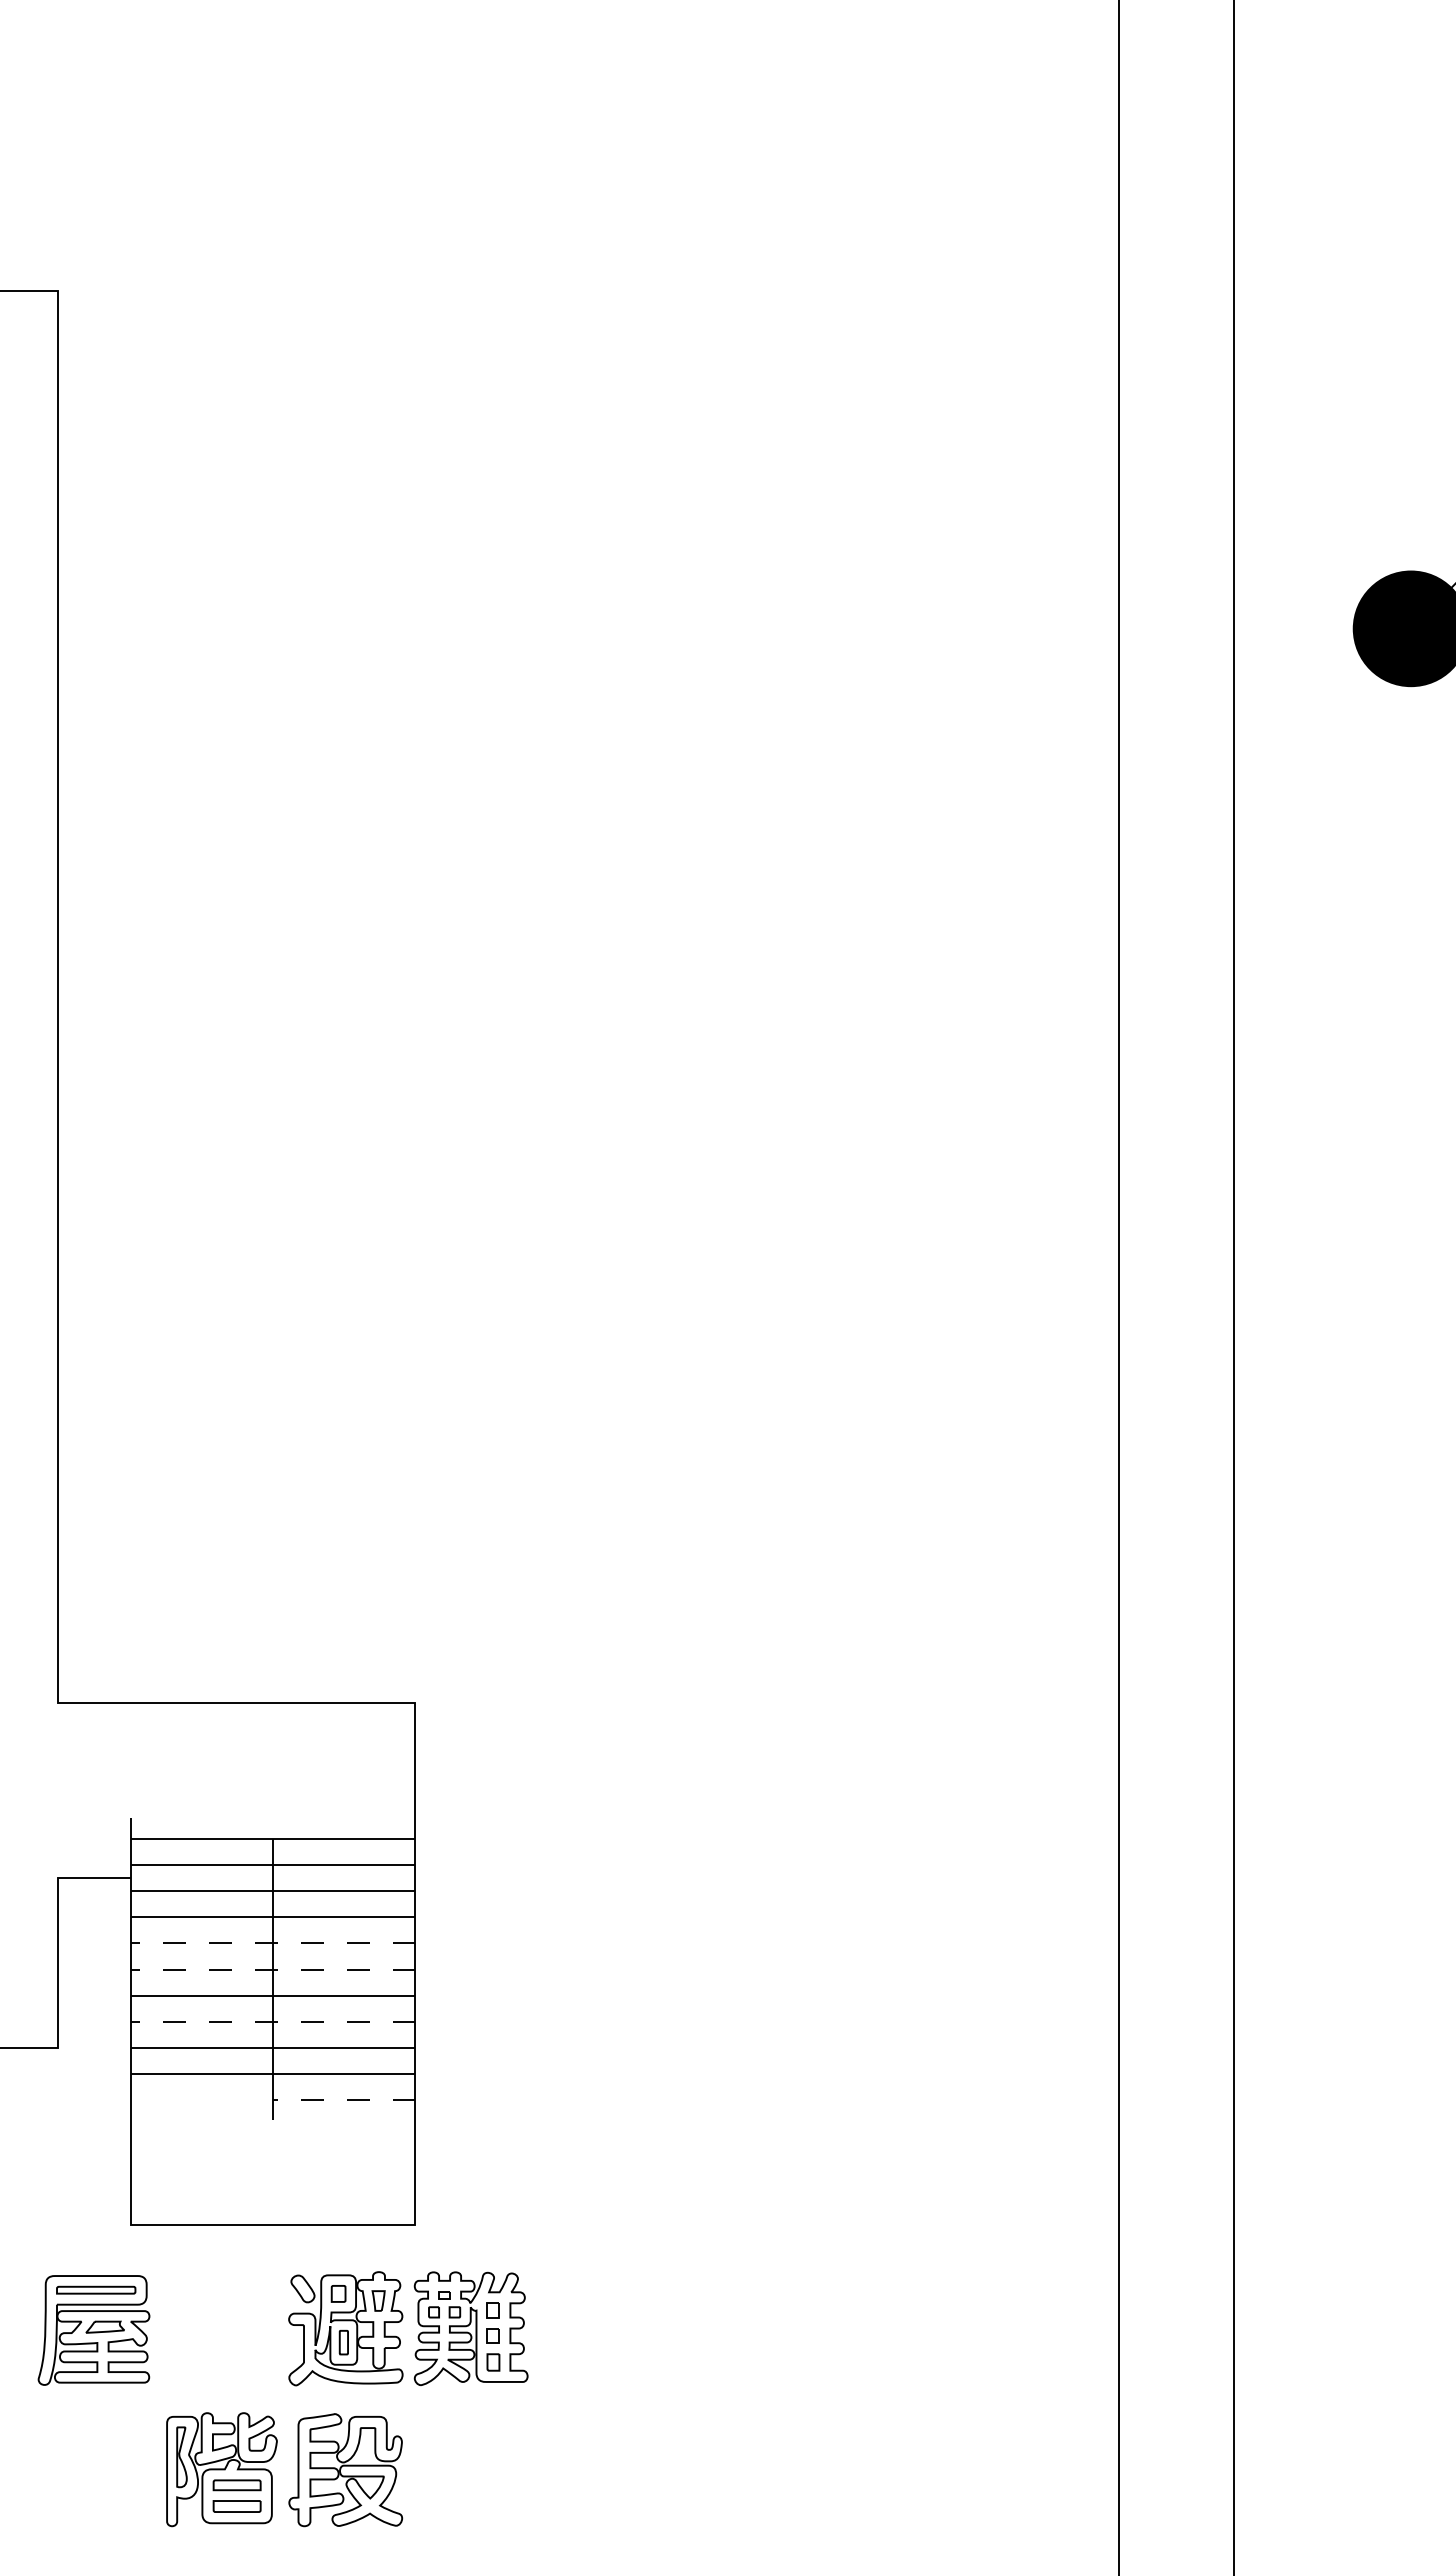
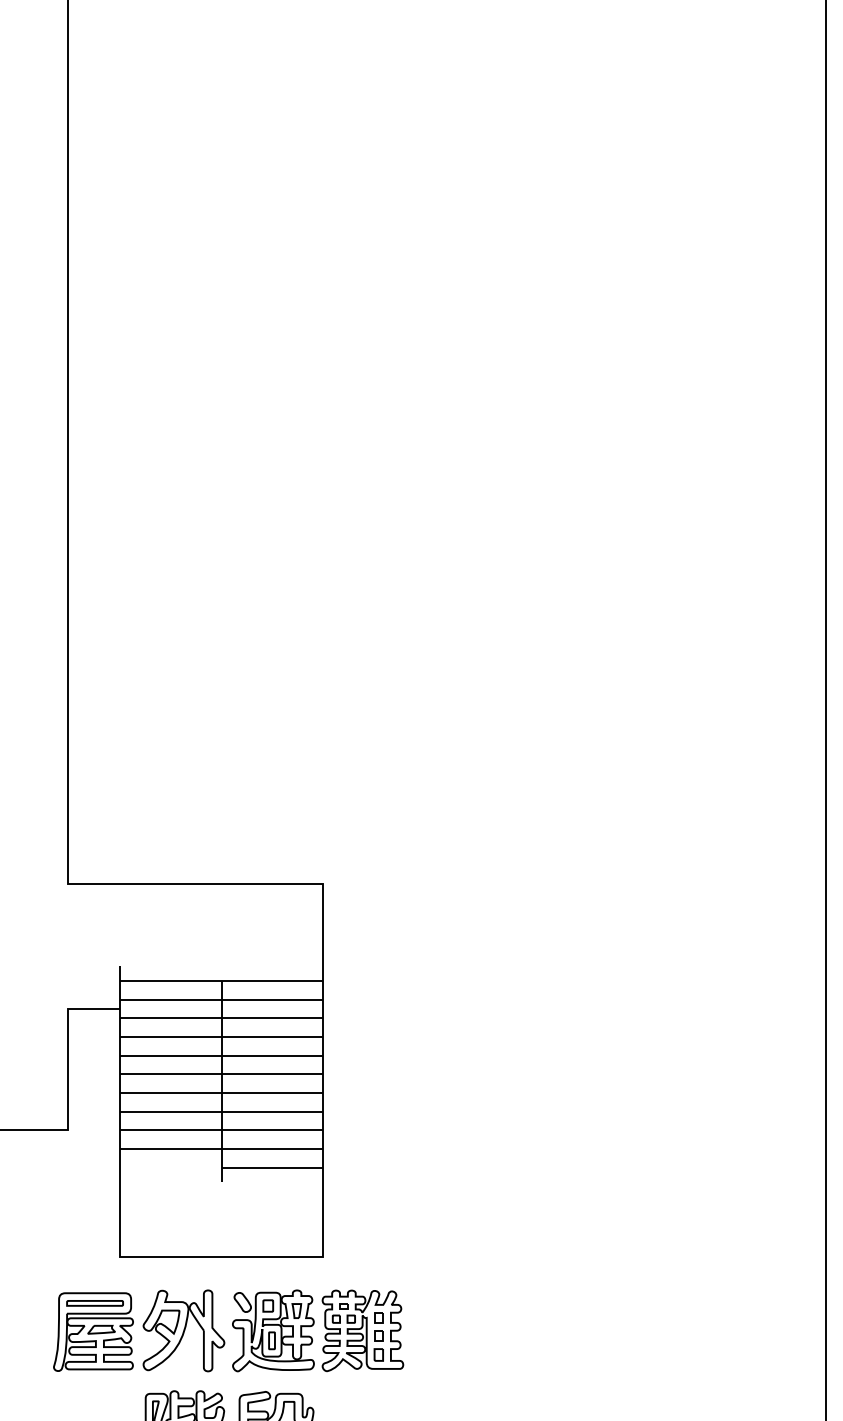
line: (272, 1943) -> (221, 1055), dashed -> solid
line: (272, 1969) -> (221, 1074), dashed -> solid
line: (272, 2021) -> (221, 1111), dashed -> solid
line: (343, 2100) -> (271, 1167), dashed -> solid
part: (220, 2328) -> (183, 1330), added

